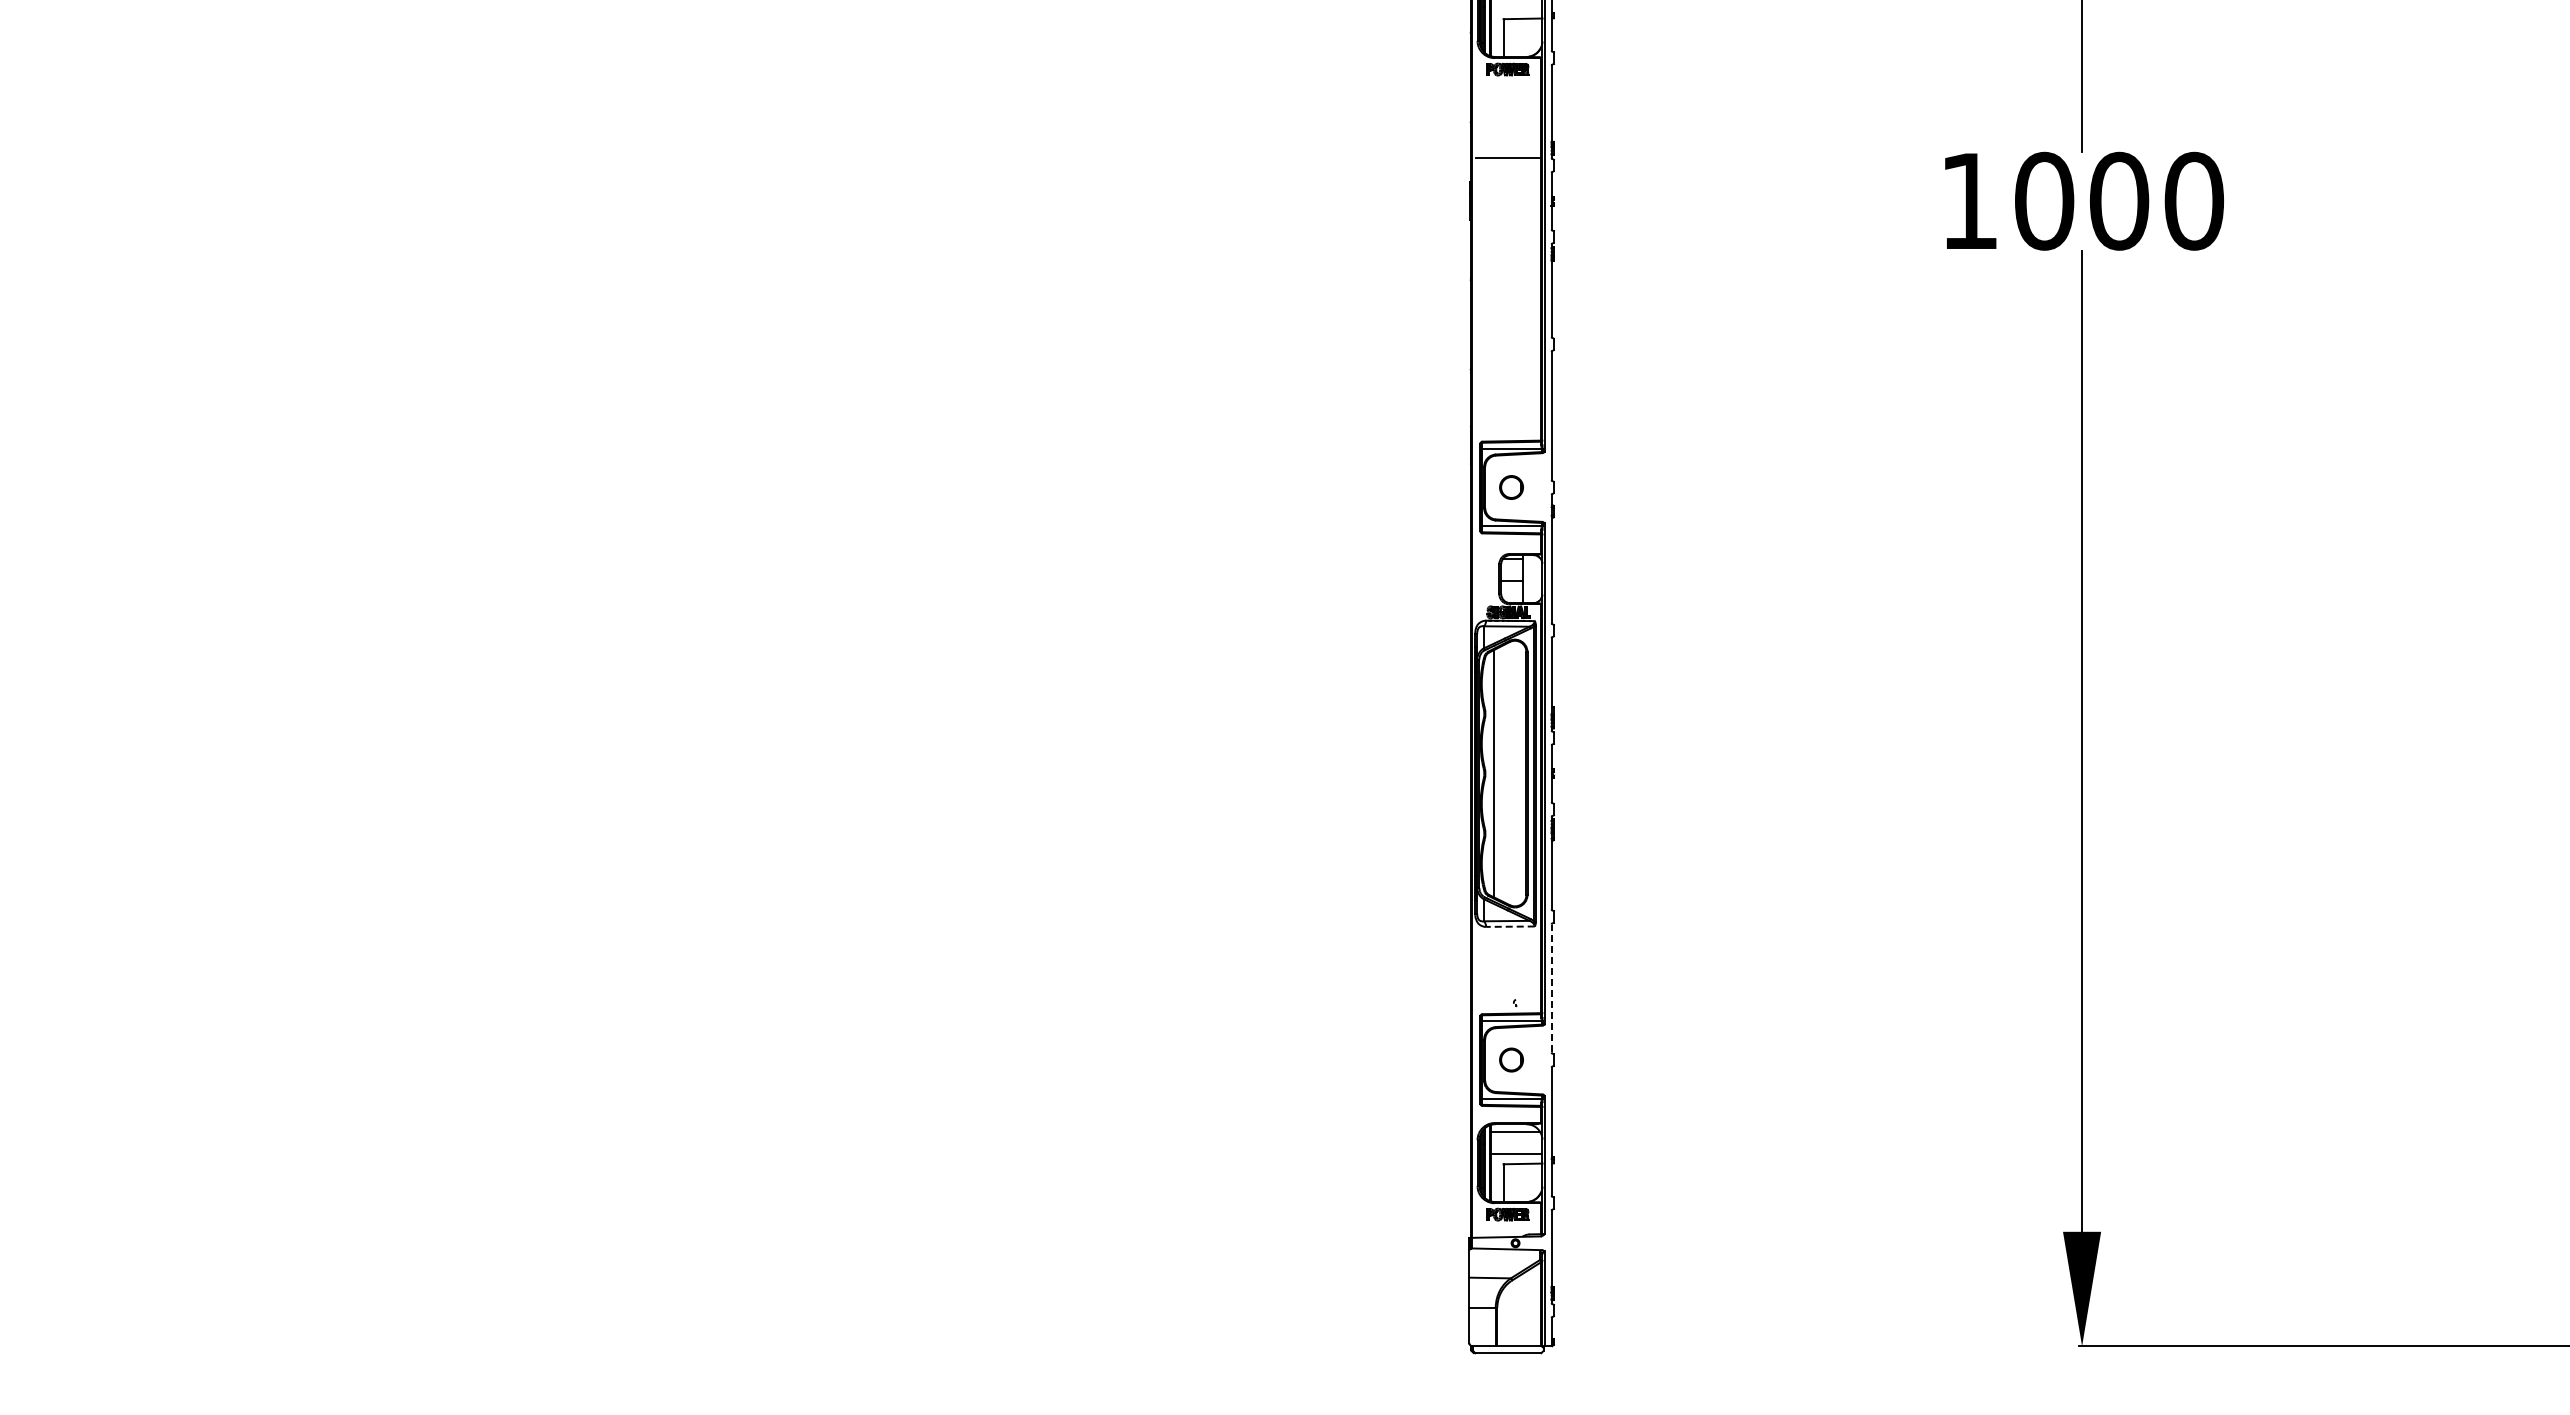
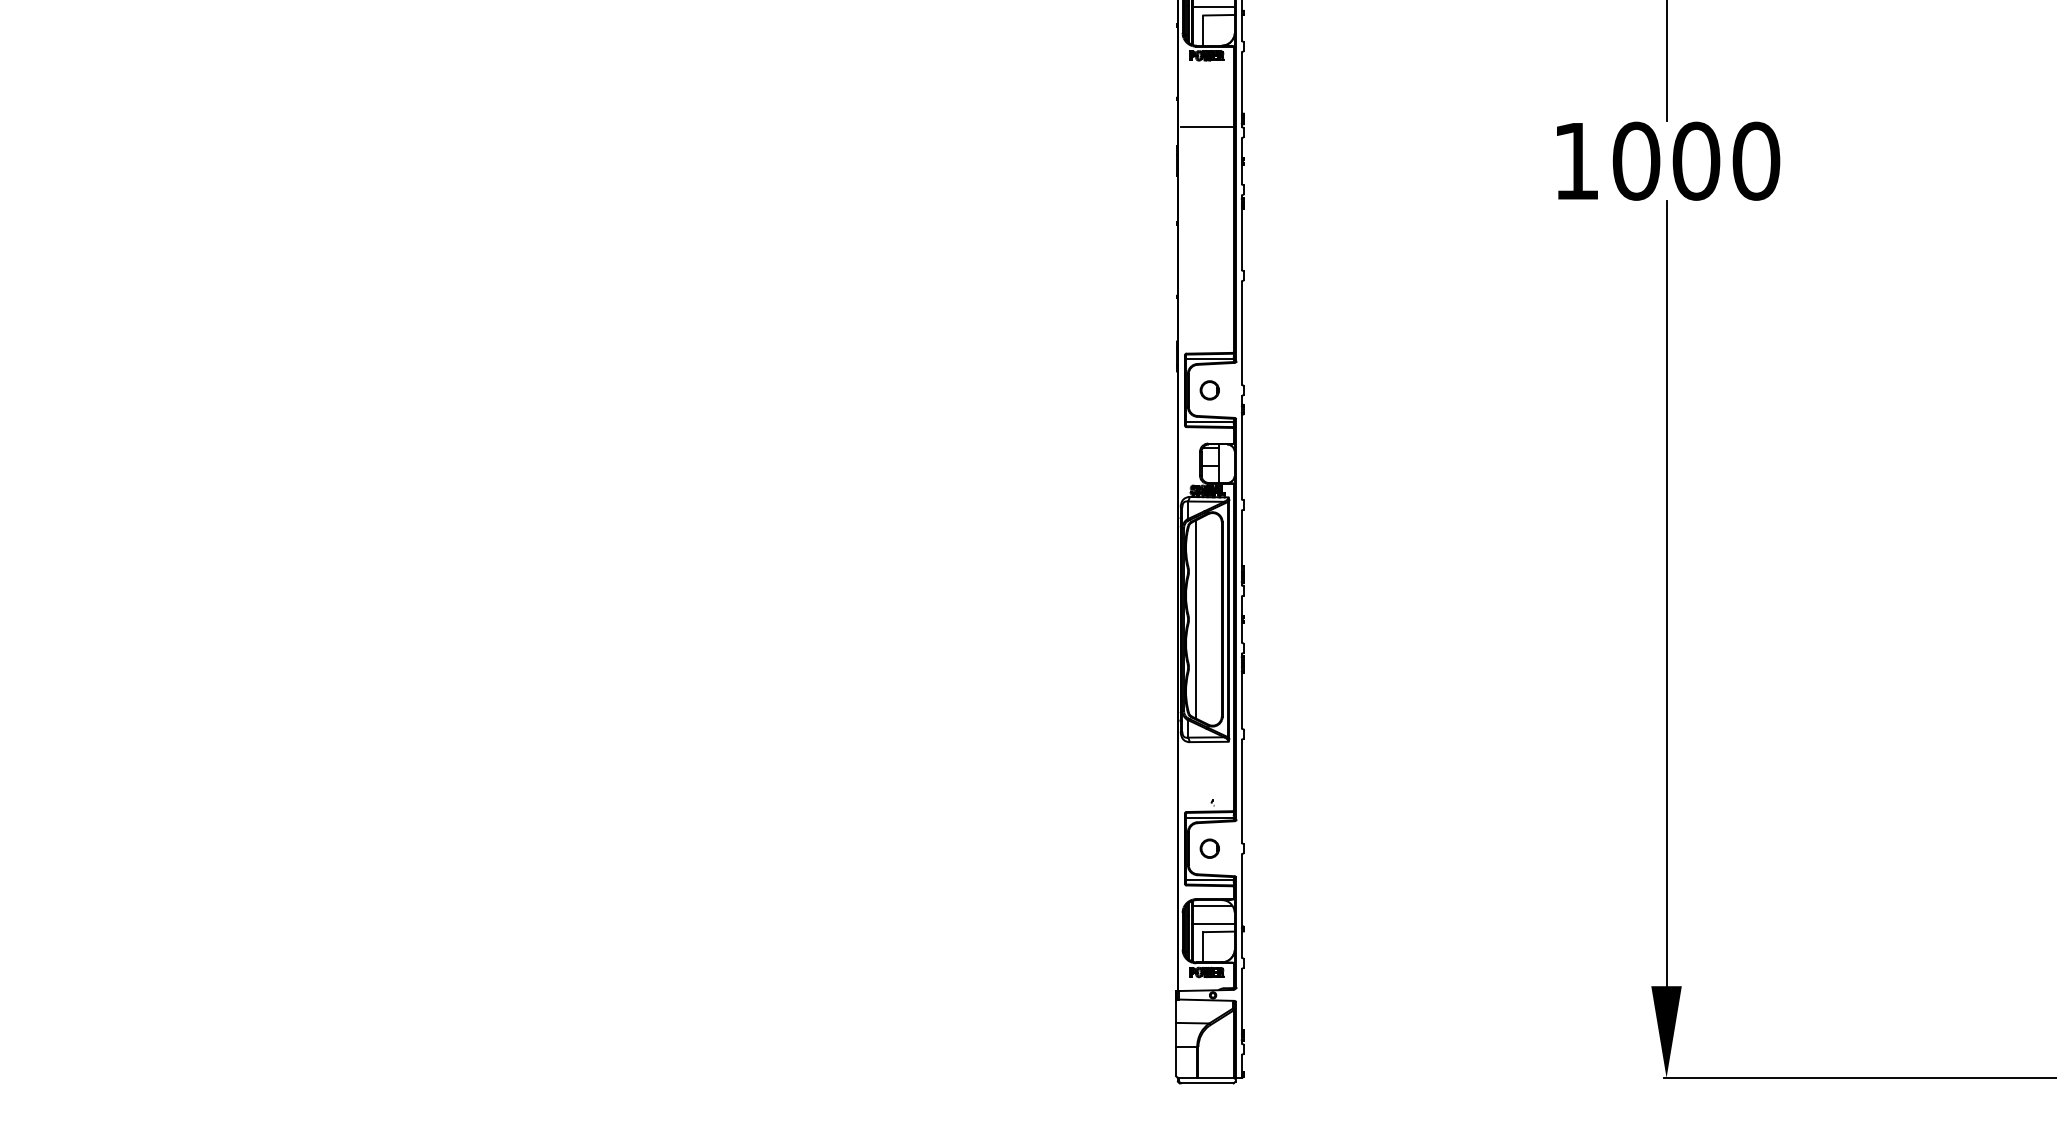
line: (1515, 8) -> (1213, 6), added
line: (1509, 926) -> (1208, 741), dashed -> solid
line: (1551, 988) -> (1241, 791), dashed -> solid

